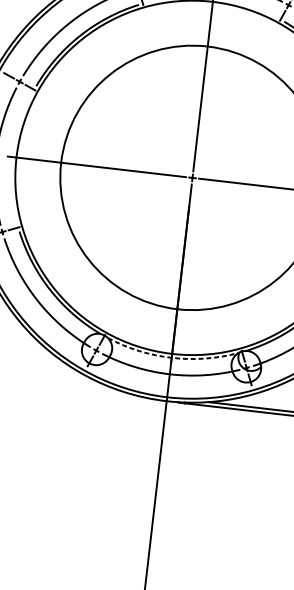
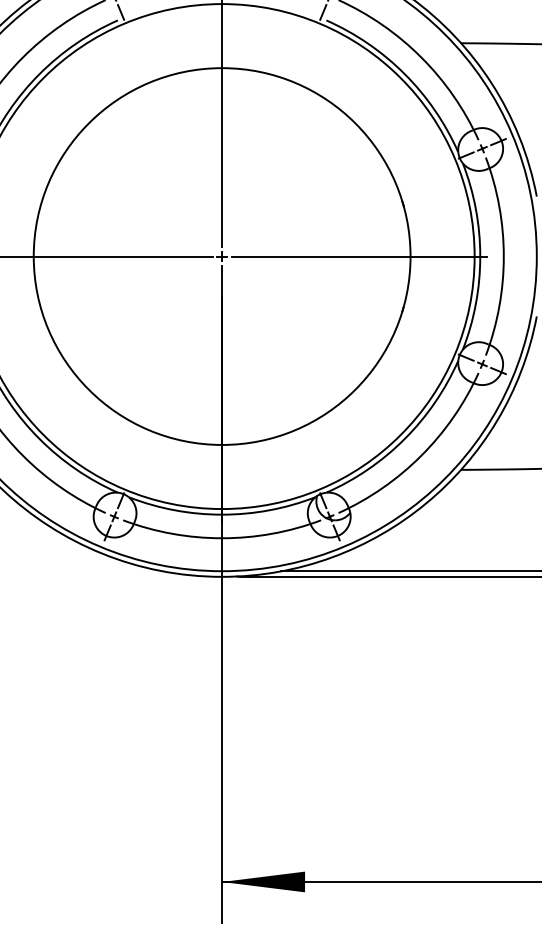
arc: (171, 357) -> (222, 514), dashed -> solid

